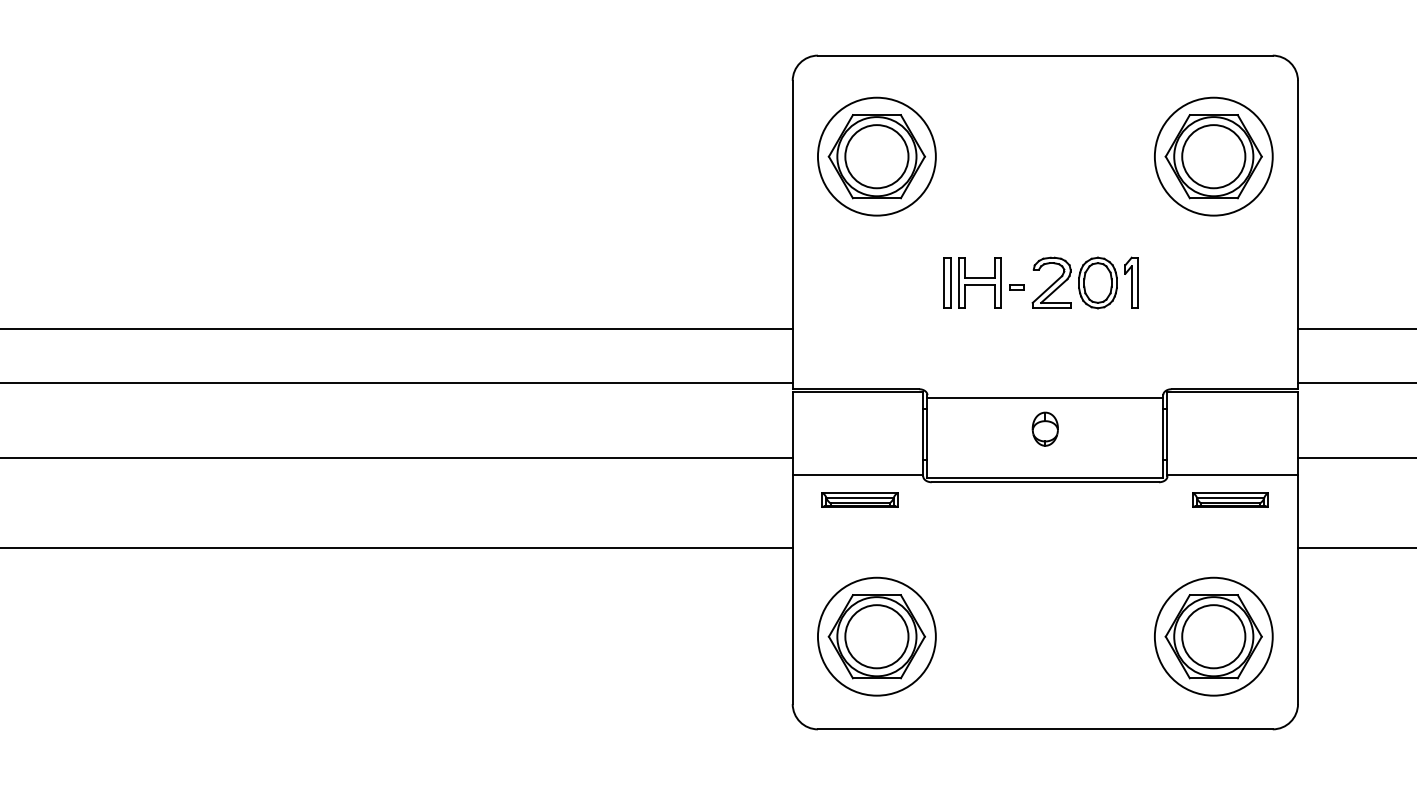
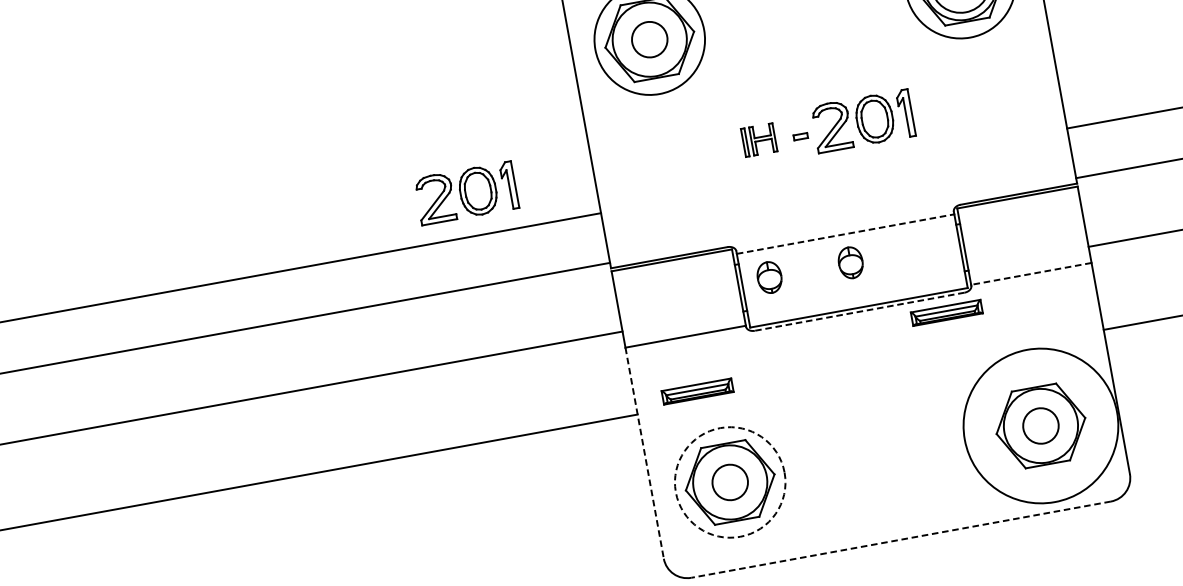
circle: (876, 156) -> (649, 39), size x0.6
part: (654, 282) -> (465, 193), added
part: (972, 282) -> (759, 139), size x0.6
line: (1045, 398) -> (845, 234), solid -> dashed
part: (956, 428) -> (768, 277), added
line: (1232, 475) -> (1031, 274), solid -> dashed
line: (1045, 482) -> (859, 311), solid -> dashed
part: (859, 499) -> (697, 391), moved
part: (1230, 499) -> (946, 312), moved
line: (792, 590) -> (644, 453), solid -> dashed
circle: (876, 636) -> (729, 482), size x0.6
circle: (876, 636) -> (729, 482), solid -> dashed
circle: (1213, 636) -> (1040, 425), size x0.6
circle: (1213, 636) -> (1040, 425), size x1.4
line: (1044, 729) -> (900, 539), solid -> dashed

